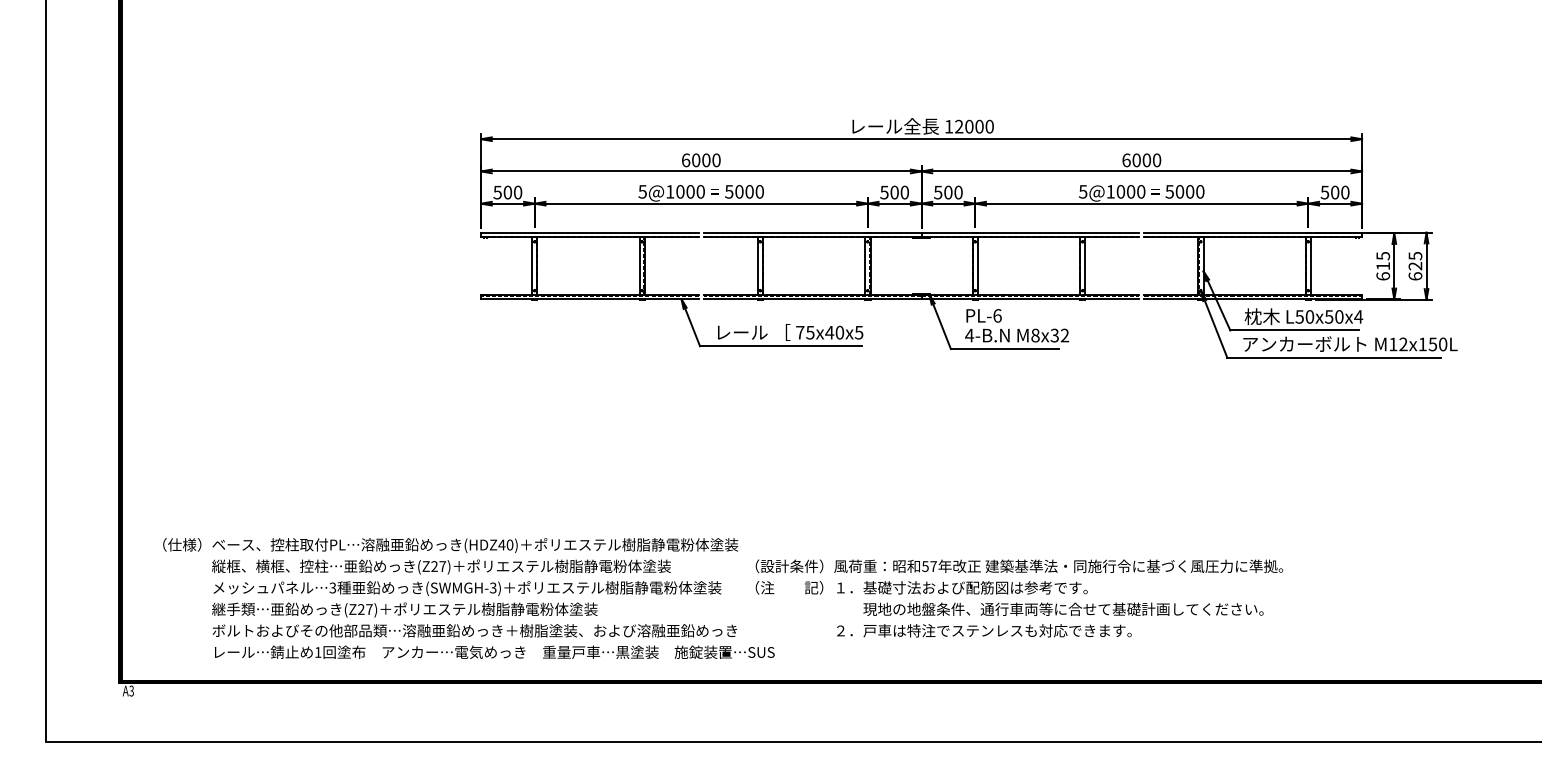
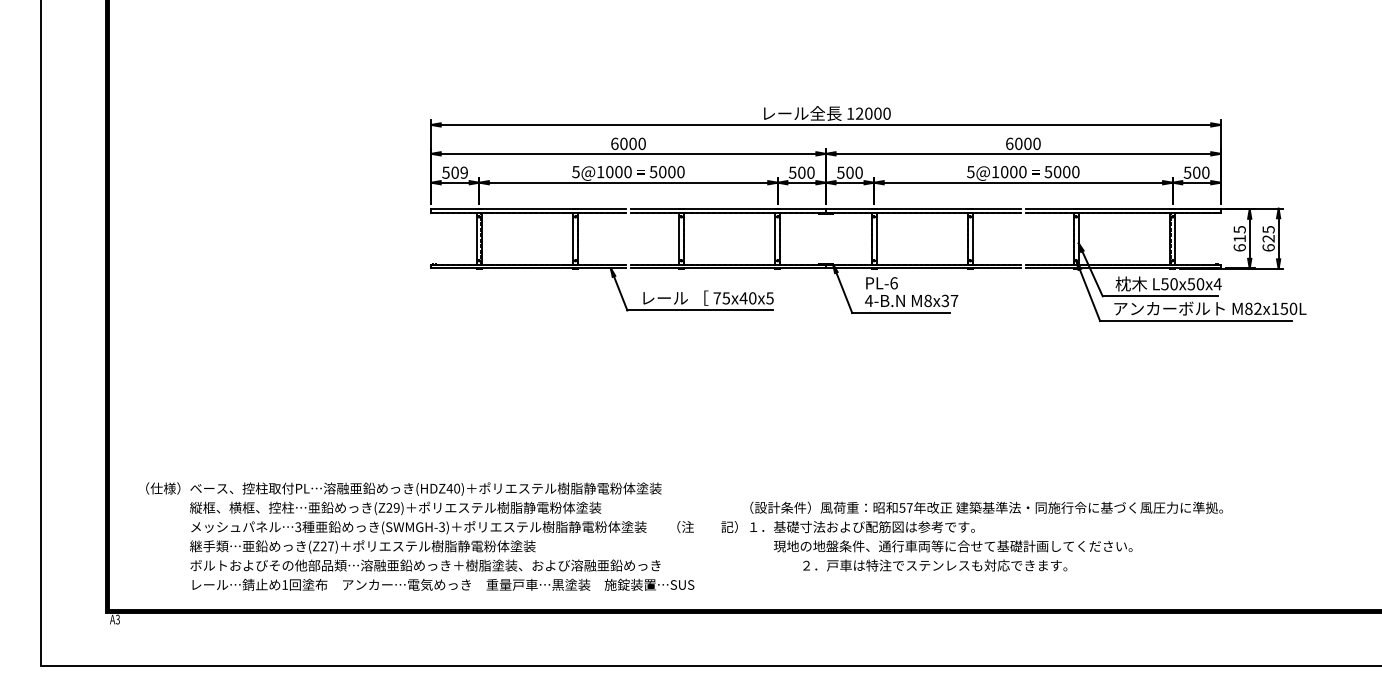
text: (517, 192) -> (463, 172), 500 -> 509
text: (1064, 335) -> (954, 300), M8x32 -> M8x37
text: (1392, 344) -> (1248, 308), M12x150L -> M82x150L
text: (442, 566) -> (396, 507), (Z27) -> (Z29)
text: (1019, 566) -> (986, 507), moved
text: (984, 630) -> (935, 565), moved

